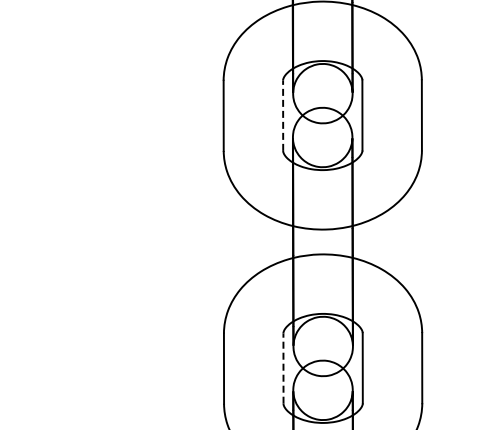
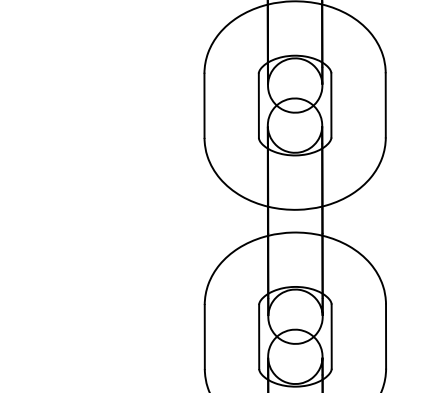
line: (283, 115) -> (259, 105), dashed -> solid
line: (283, 368) -> (259, 336), dashed -> solid

